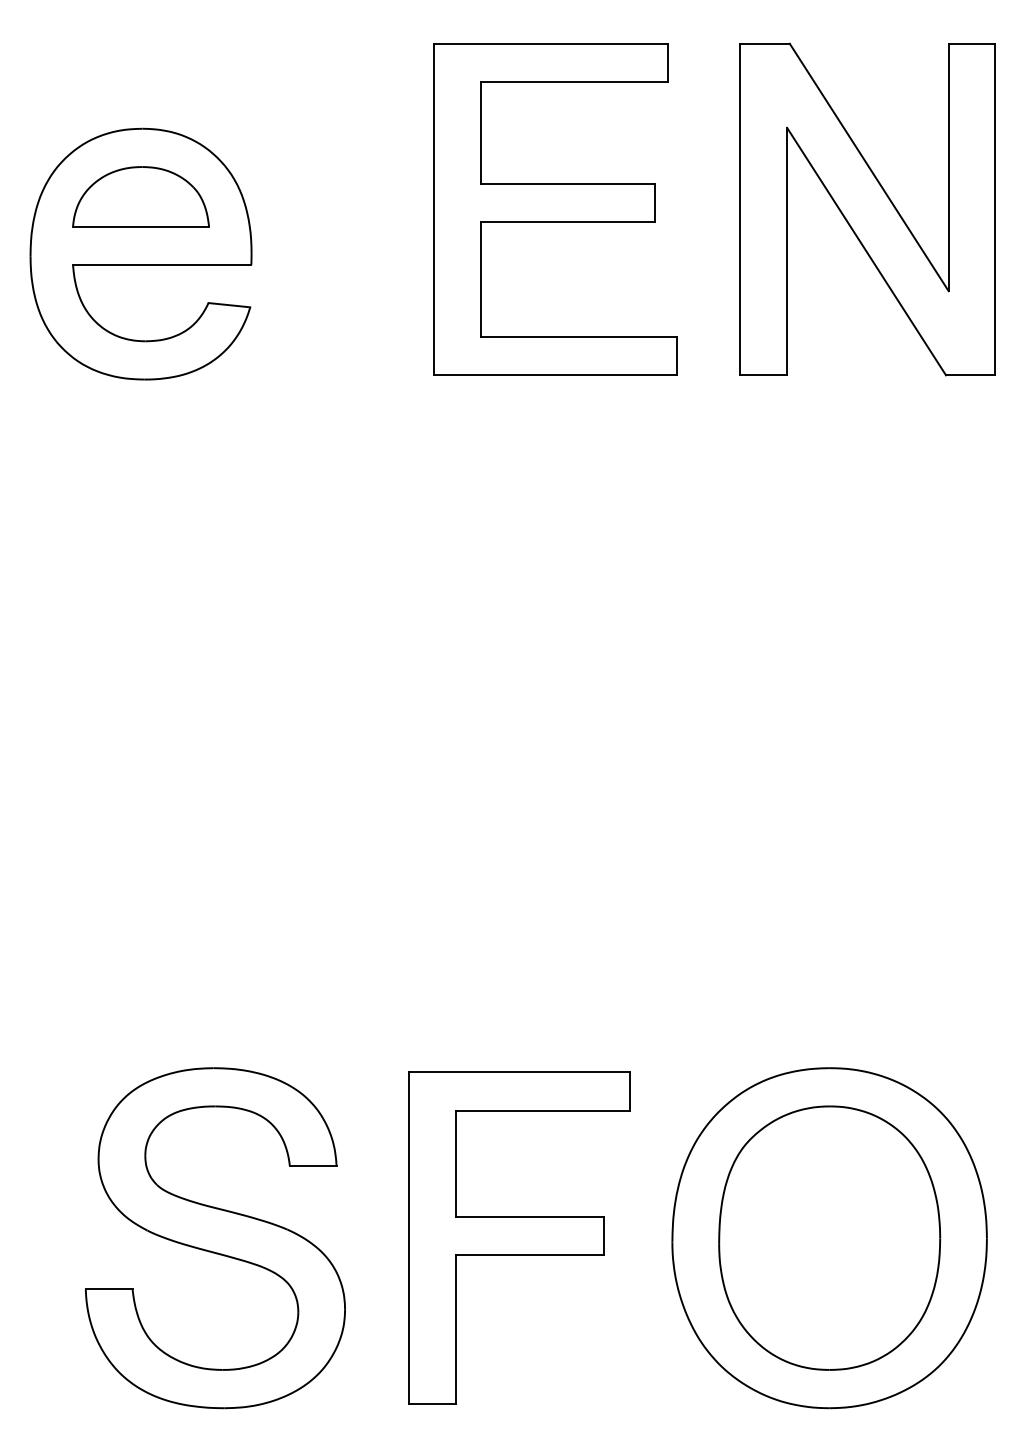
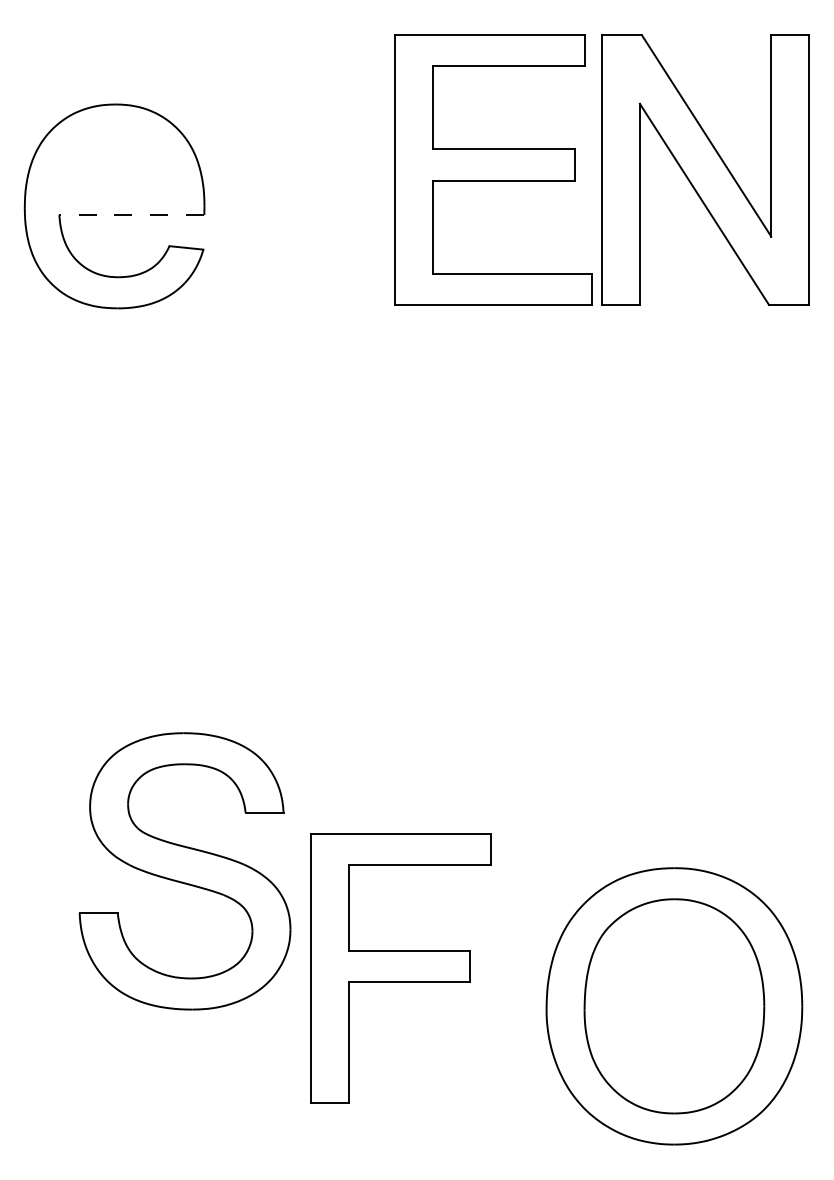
part: (140, 196) -> (114, 159), removed
part: (555, 208) -> (493, 169), moved
line: (161, 265) -> (131, 215), solid -> dashed
part: (214, 1238) -> (184, 871), moved
part: (518, 1238) -> (400, 968), moved

